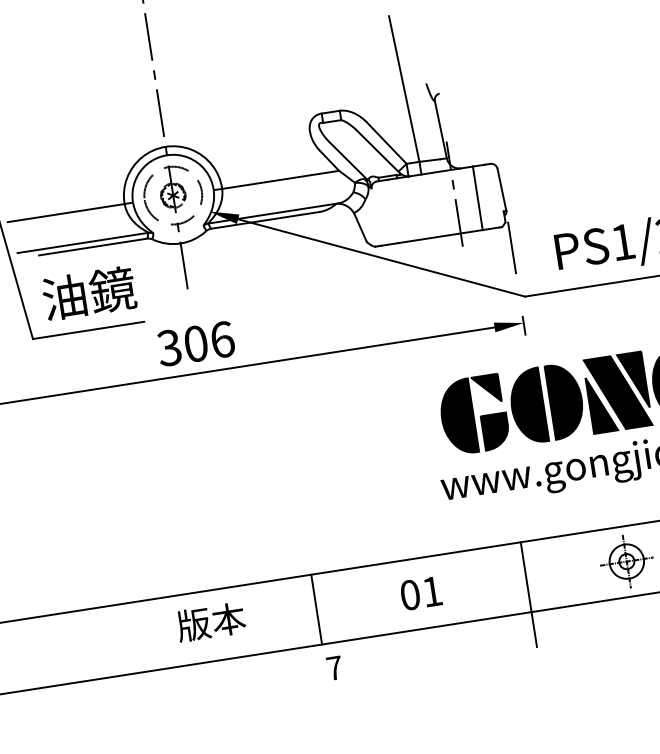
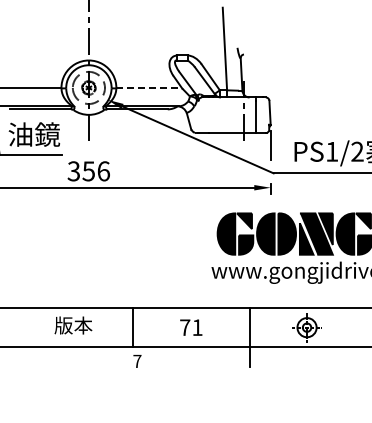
line: (281, 179) -> (149, 88), solid -> dashed
text: (195, 344) -> (88, 171), 306 -> 356
text: (410, 594) -> (185, 327), 01 -> 71

